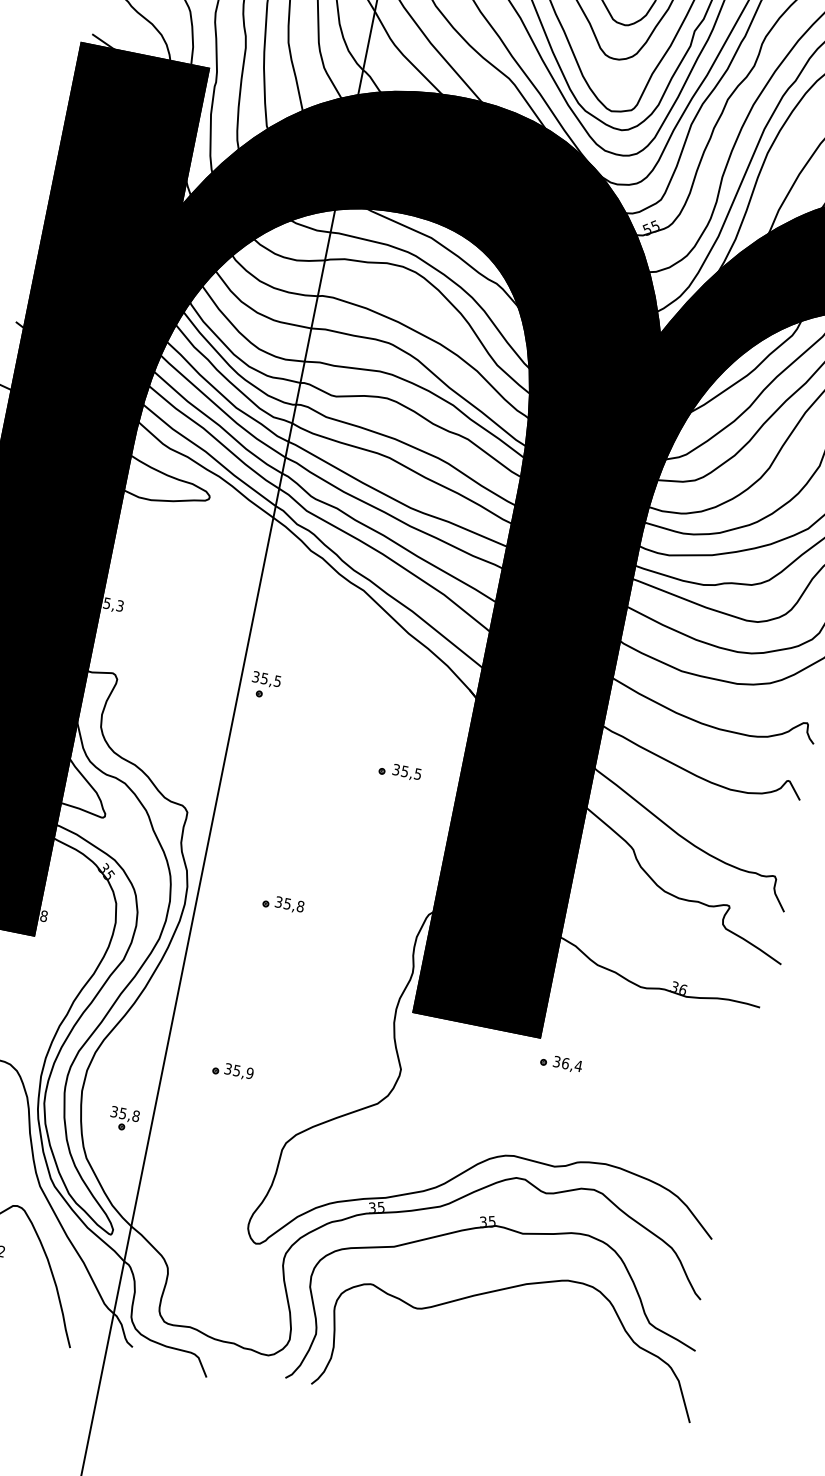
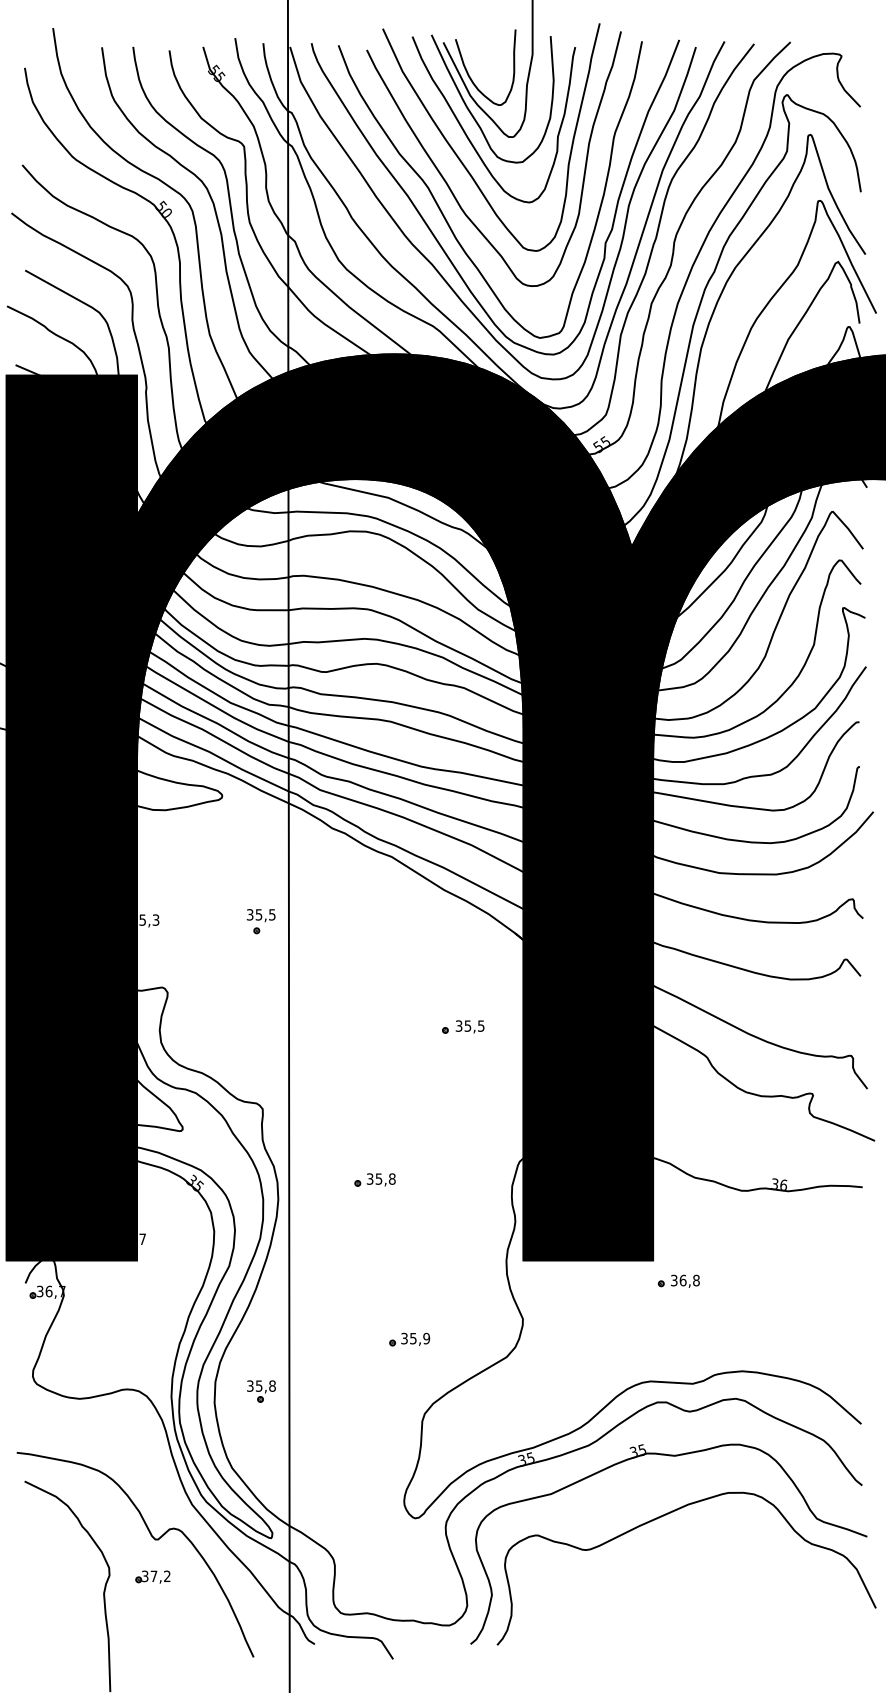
part: (264, 685) -> (260, 921), moved
text: (43, 916) -> (142, 1239), 35,8 -> 32,7
text: (577, 1065) -> (695, 1280), 36,4 -> 36,8
part: (232, 1070) -> (409, 1339), moved
part: (124, 1119) -> (261, 1391), moved

